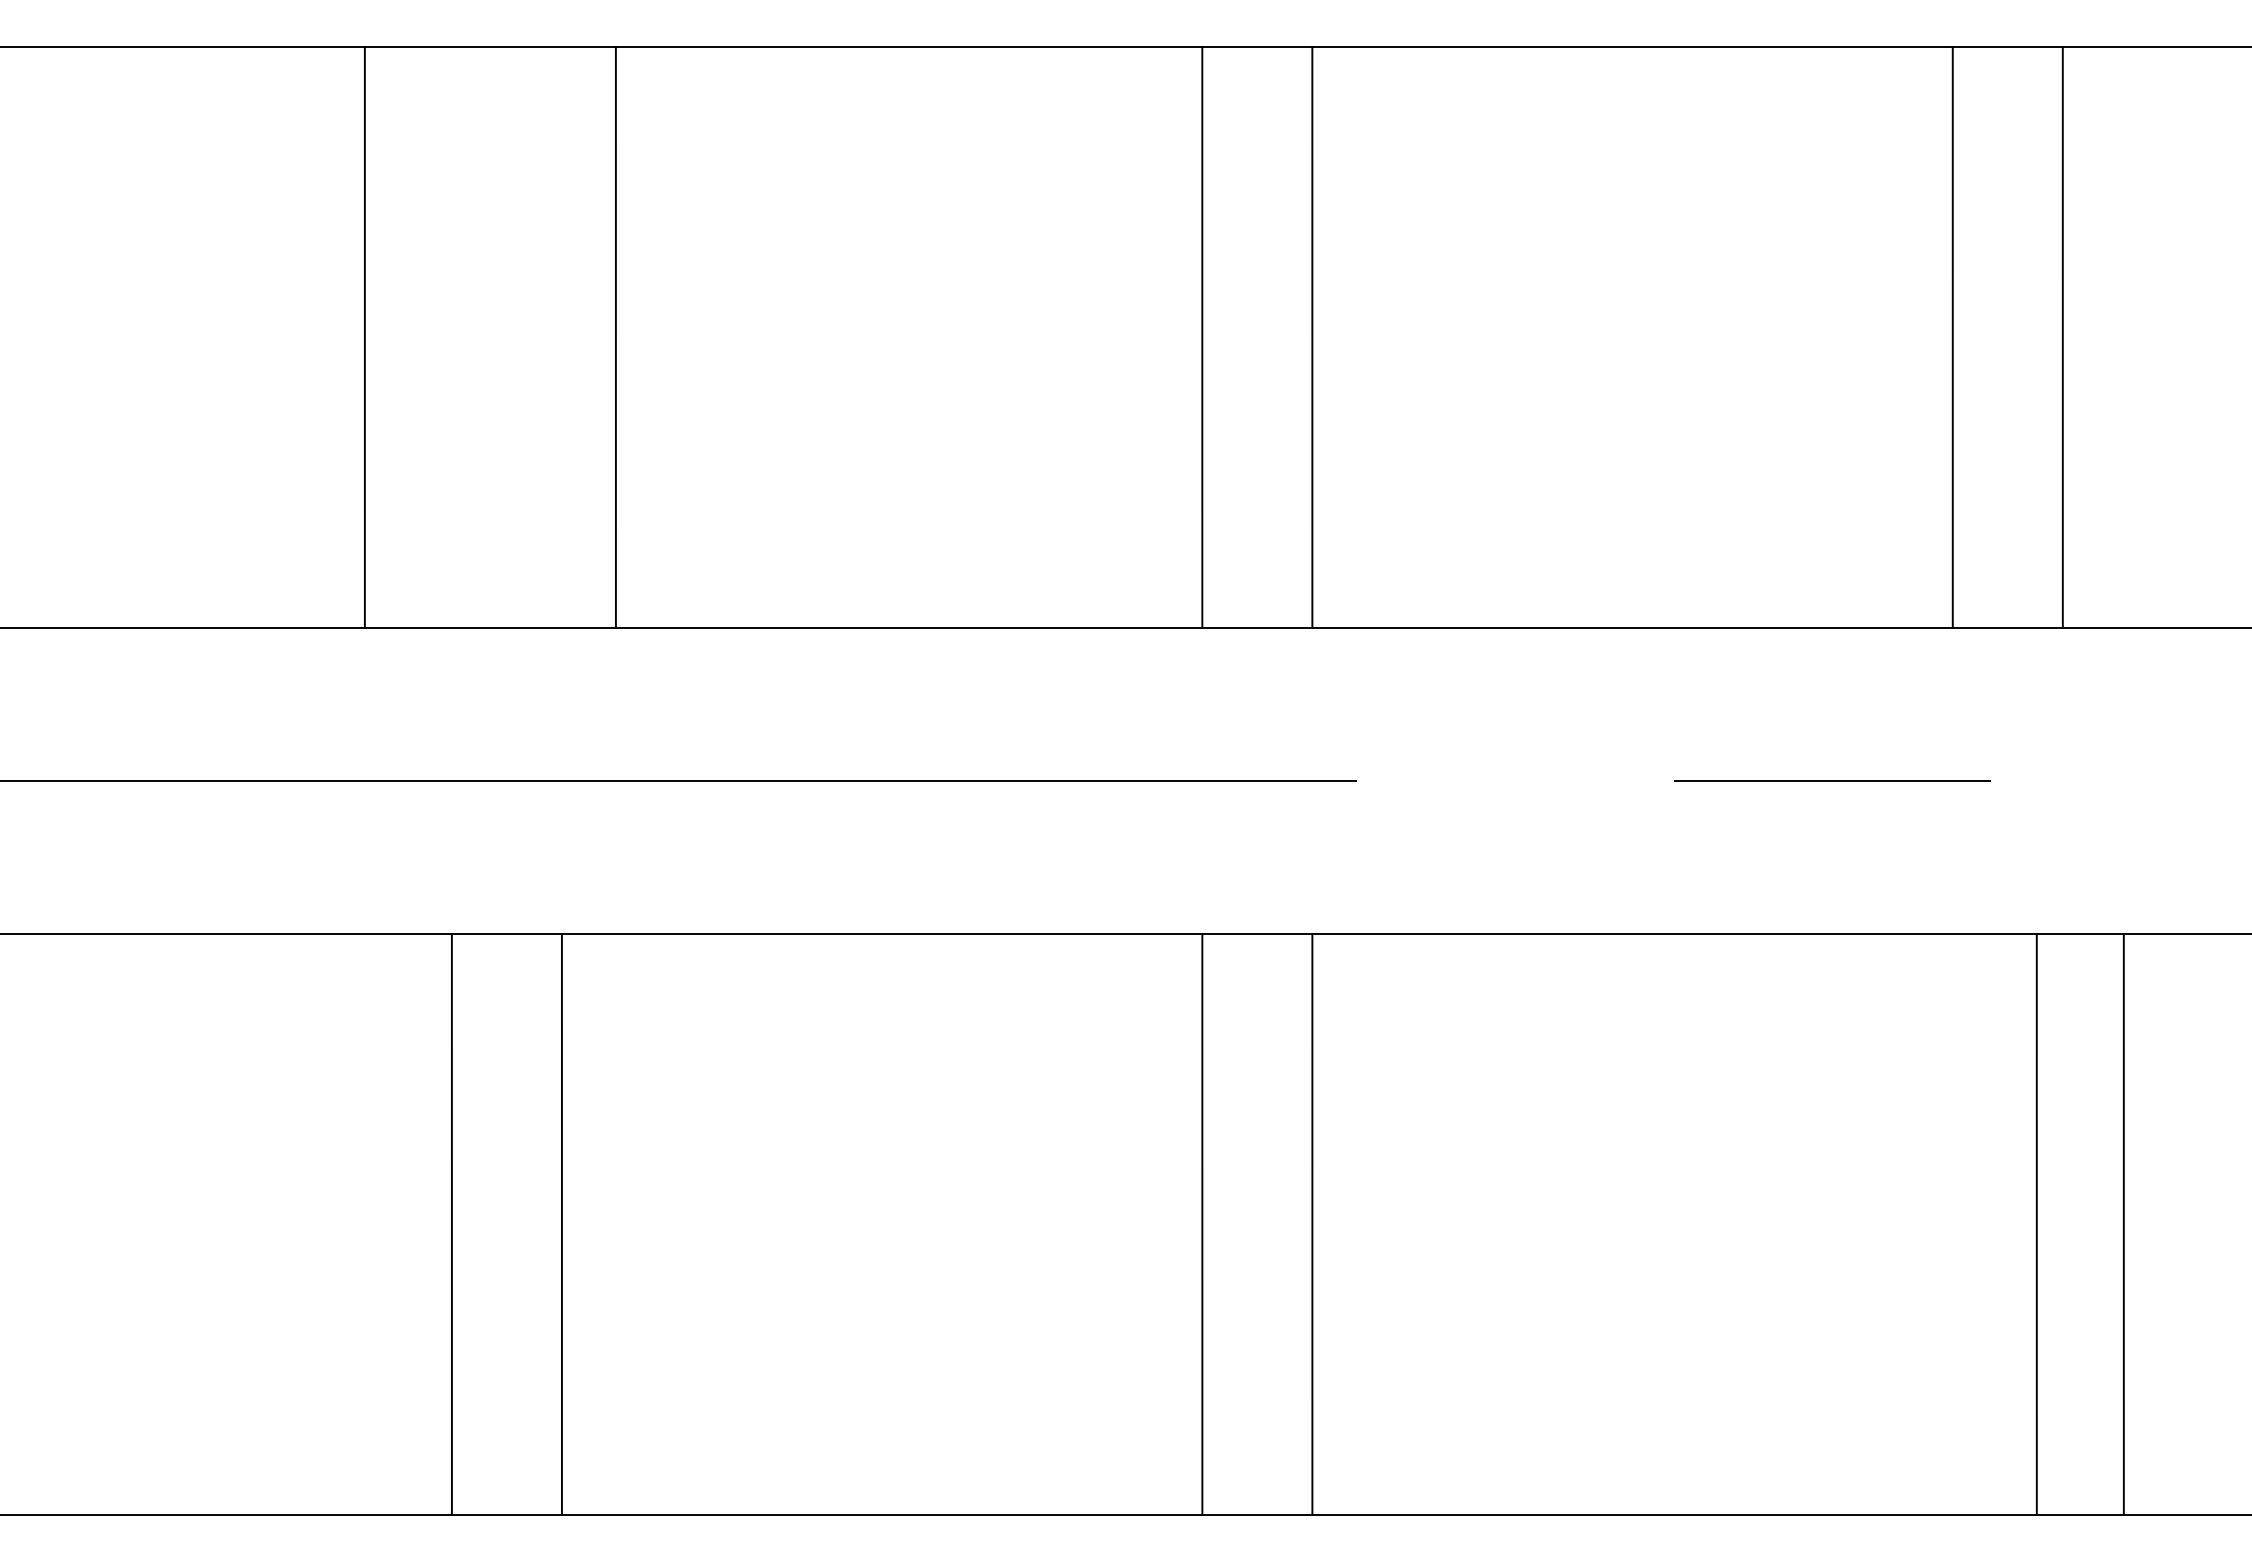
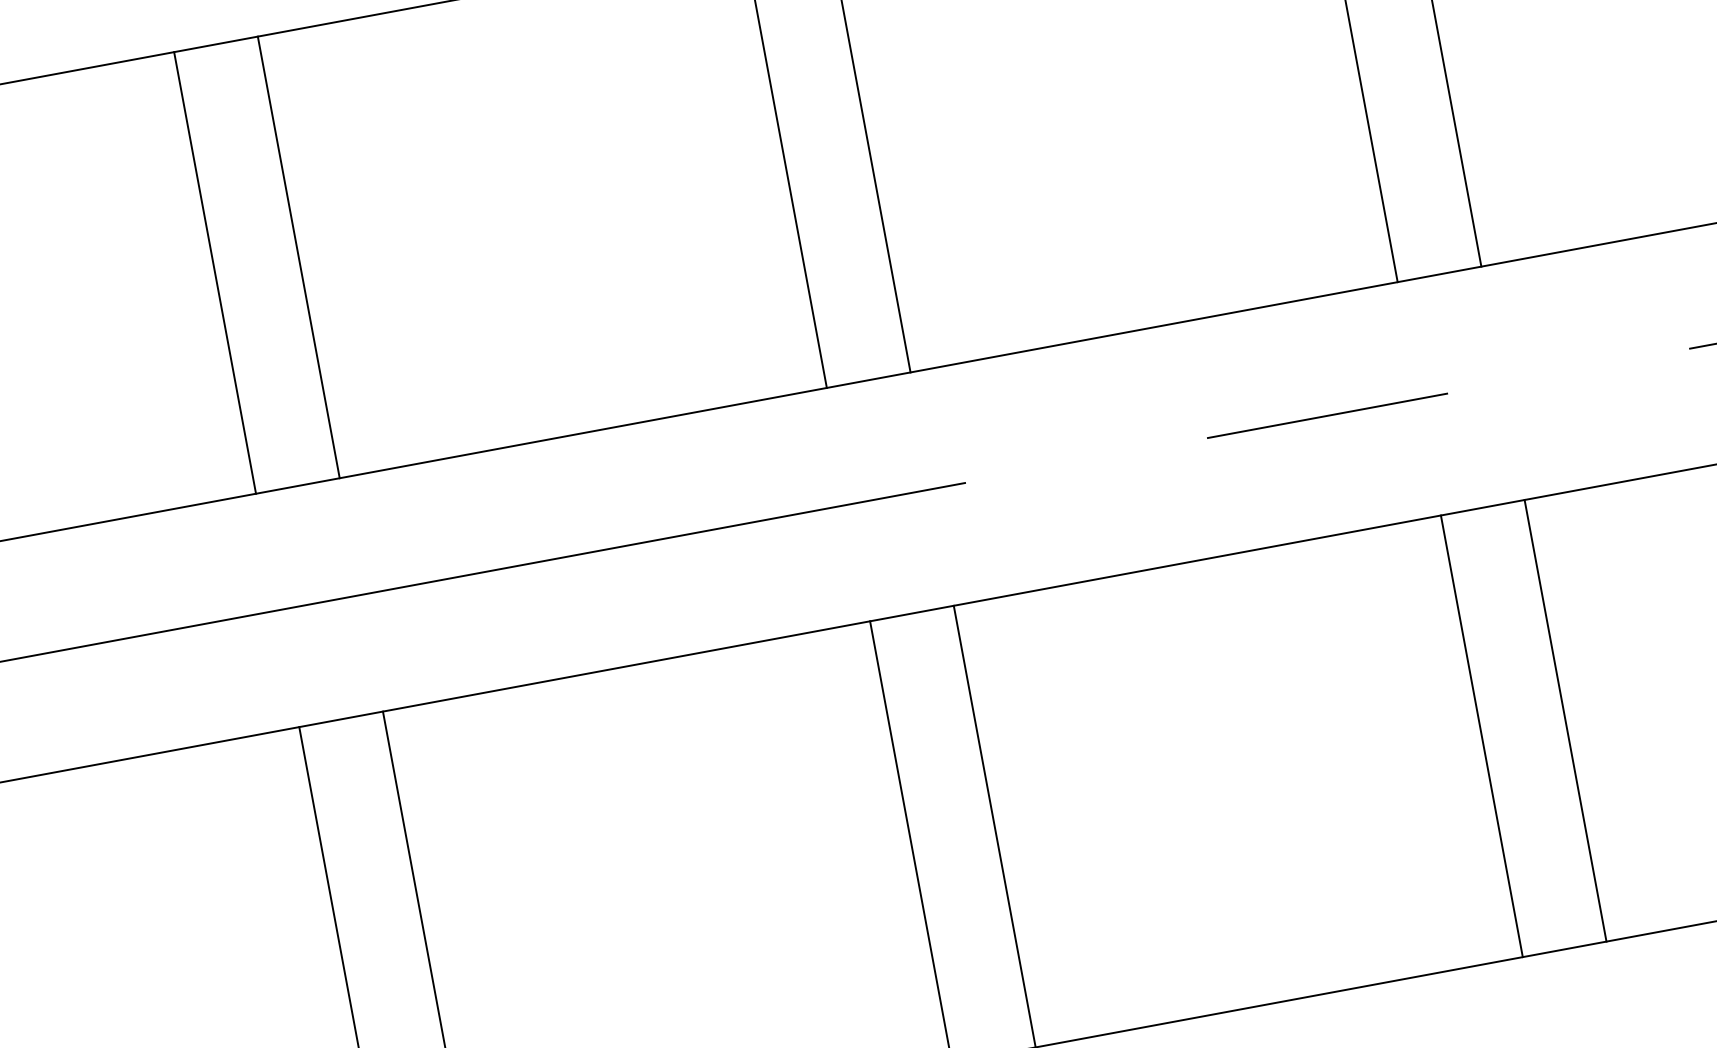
line: (364, 337) -> (214, 273), moved
line: (615, 337) -> (298, 257), moved
line: (2036, 1224) -> (1481, 736), moved
line: (2123, 1224) -> (1565, 720), moved

